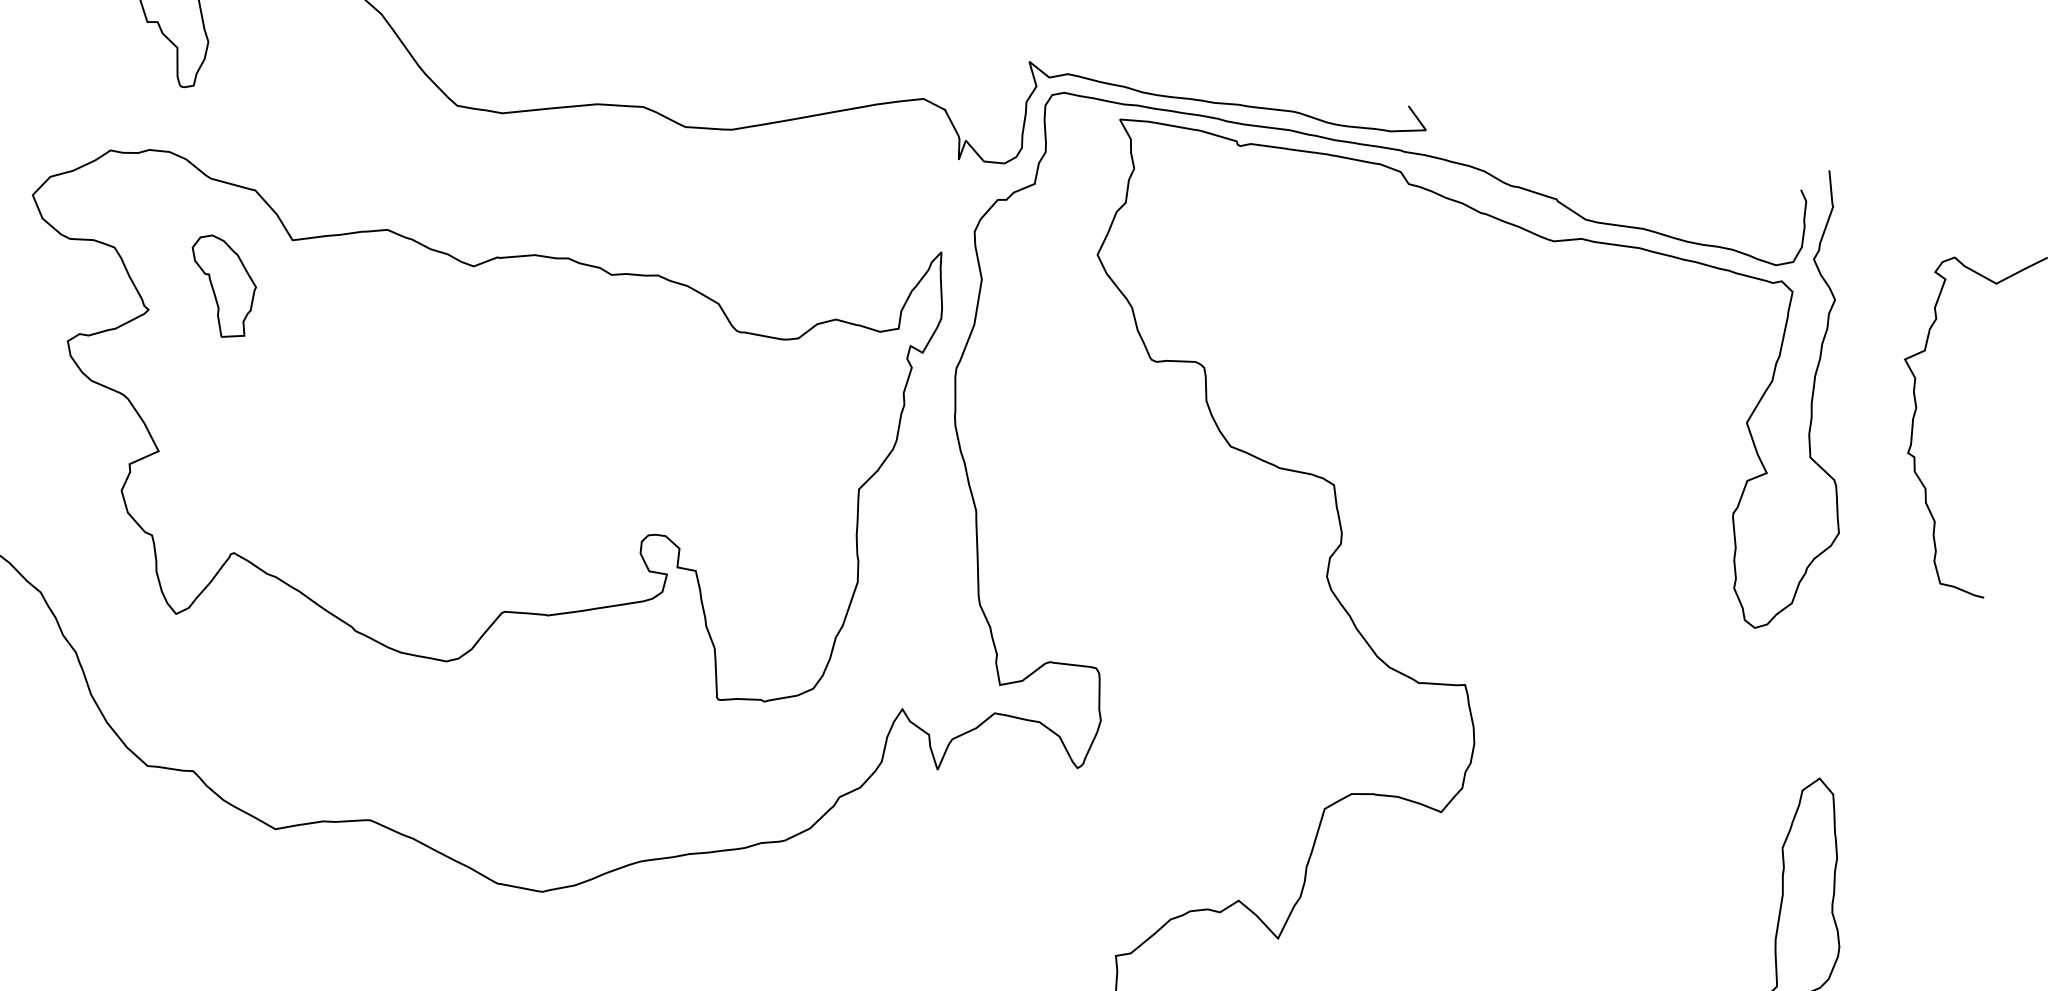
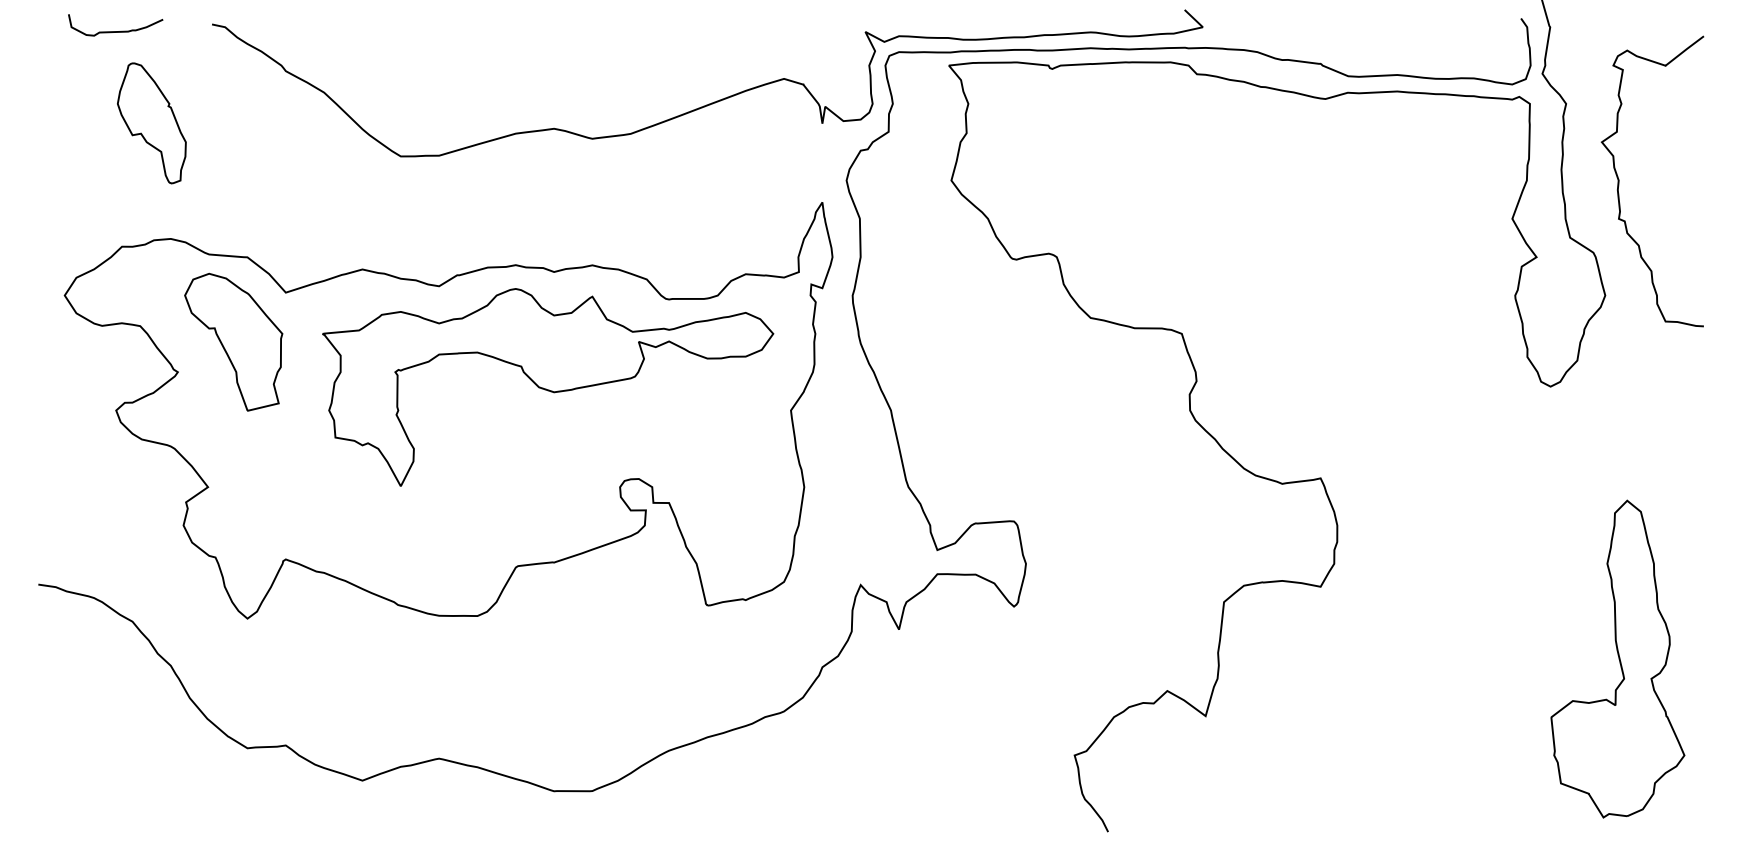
part: (220, 286) -> (233, 341), size x1.67
part: (579, 409) -> (548, 387), added
curve: (1916, 409) -> (1619, 181), moved

